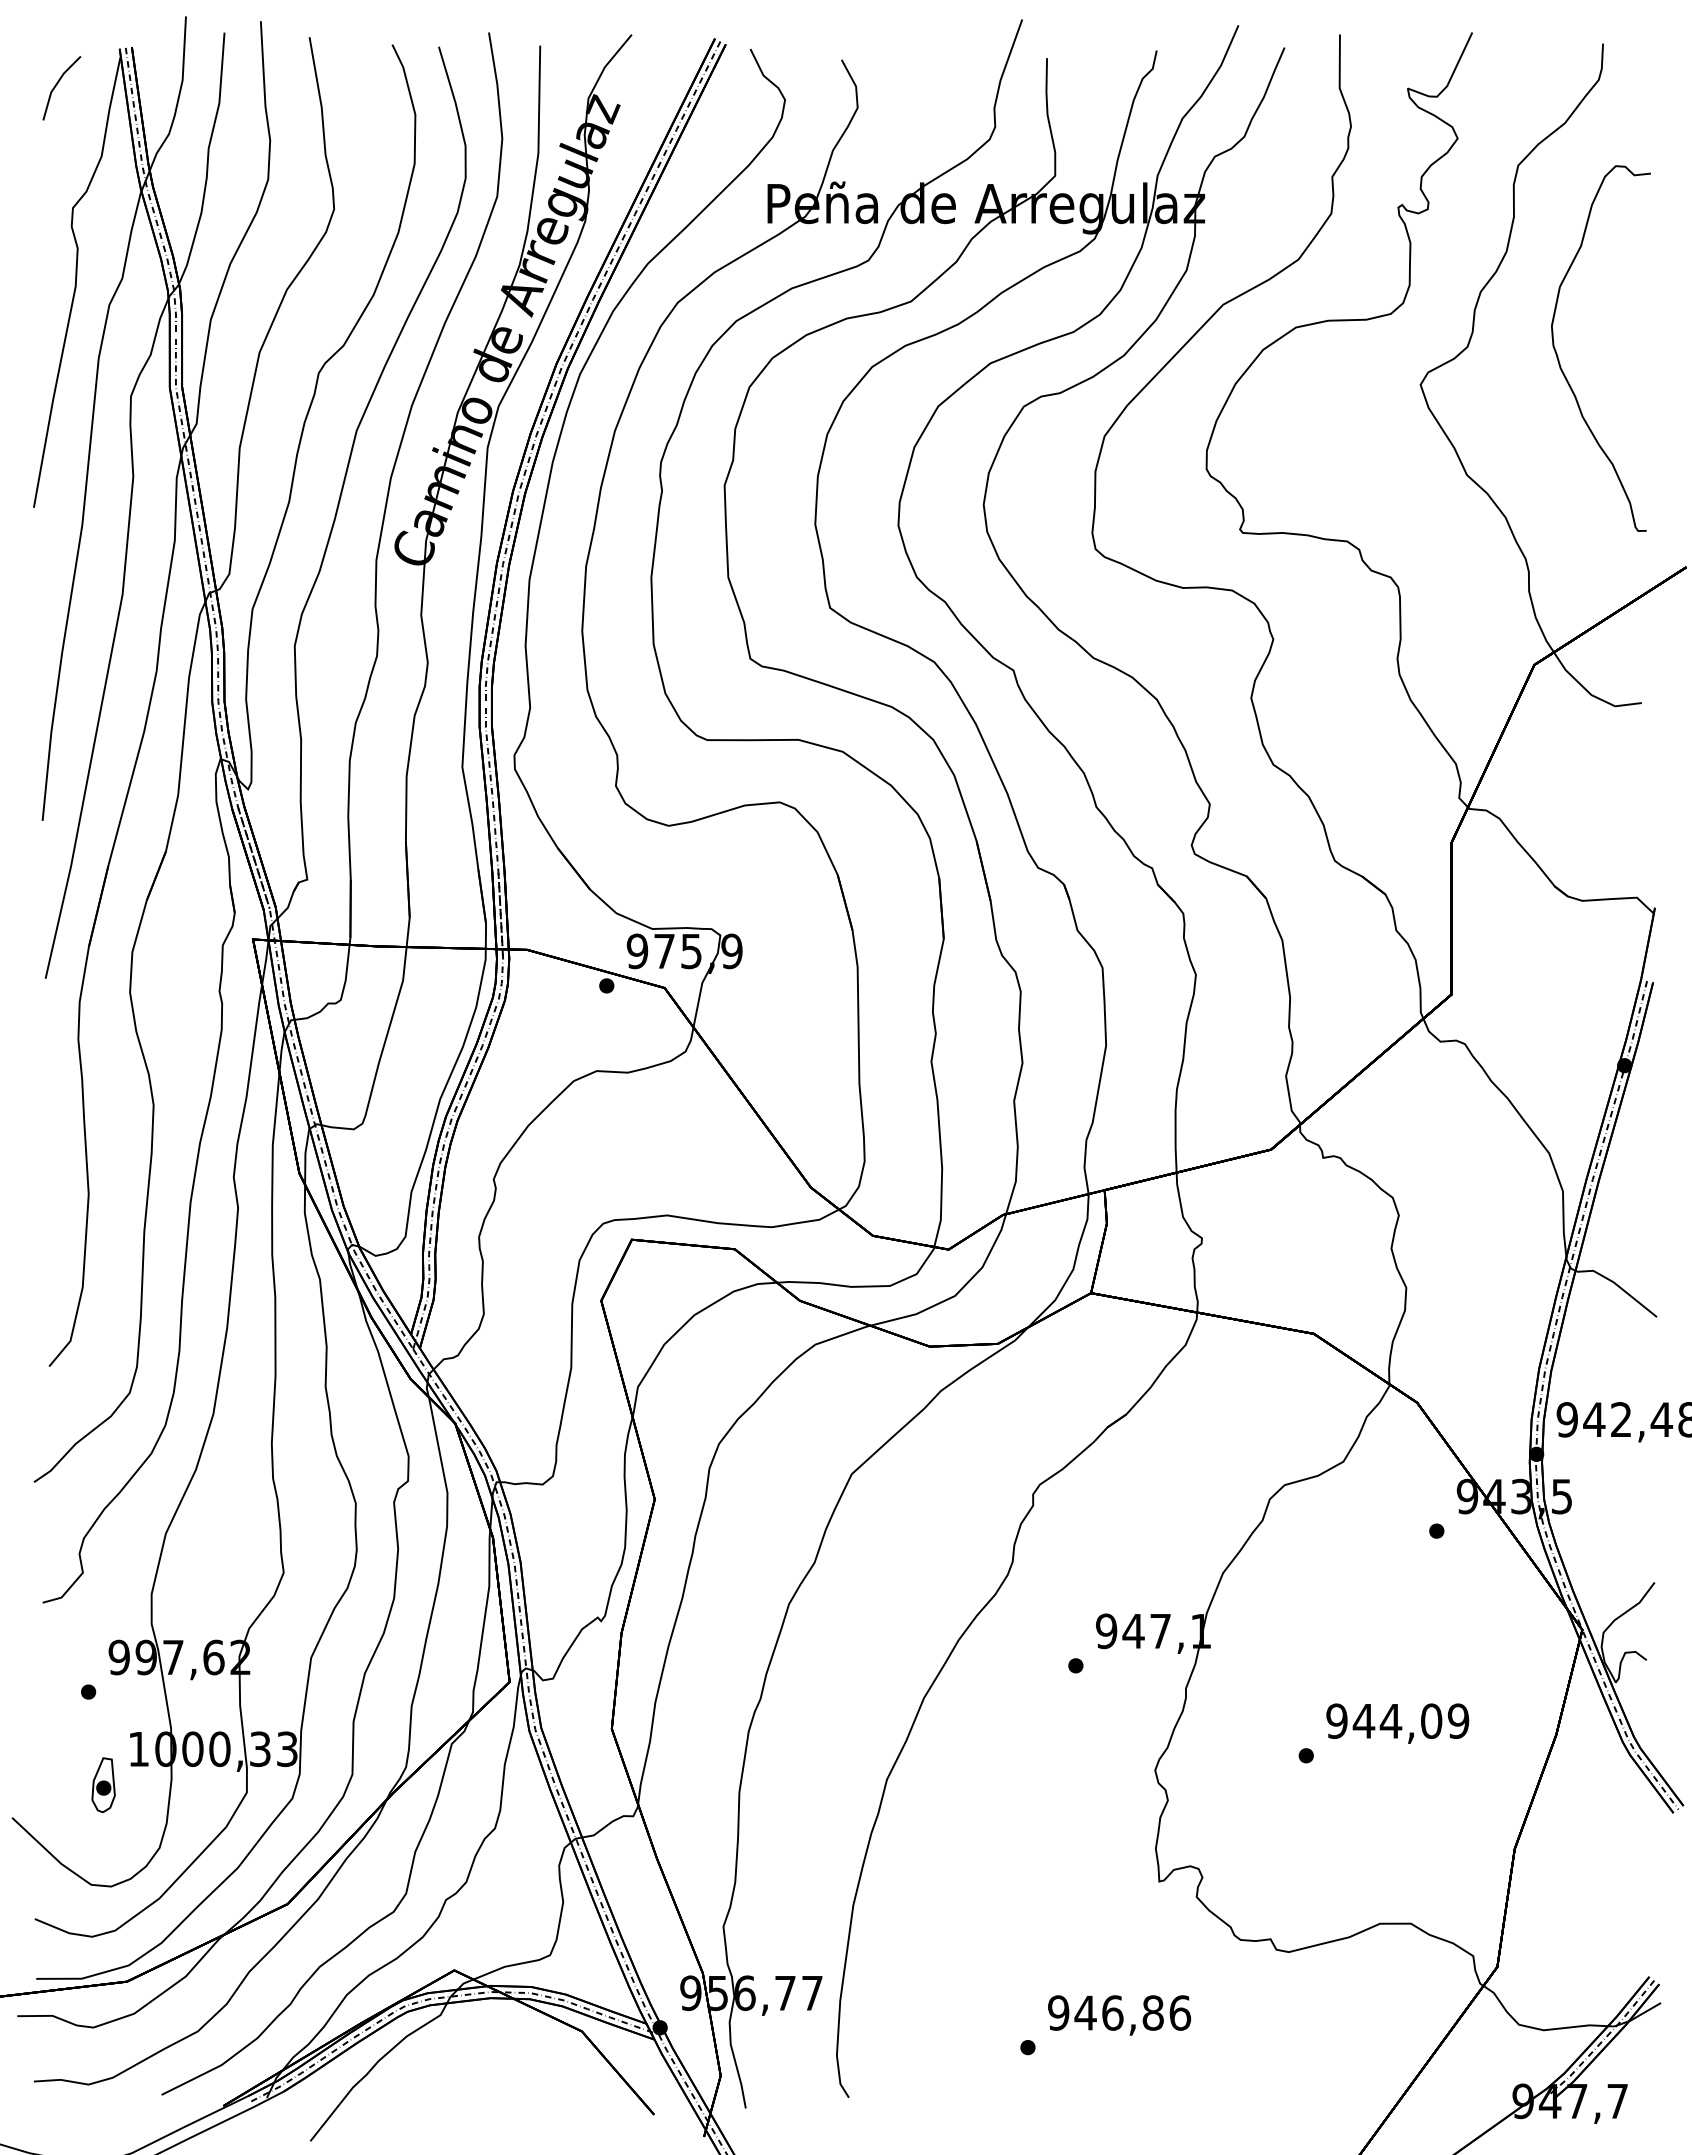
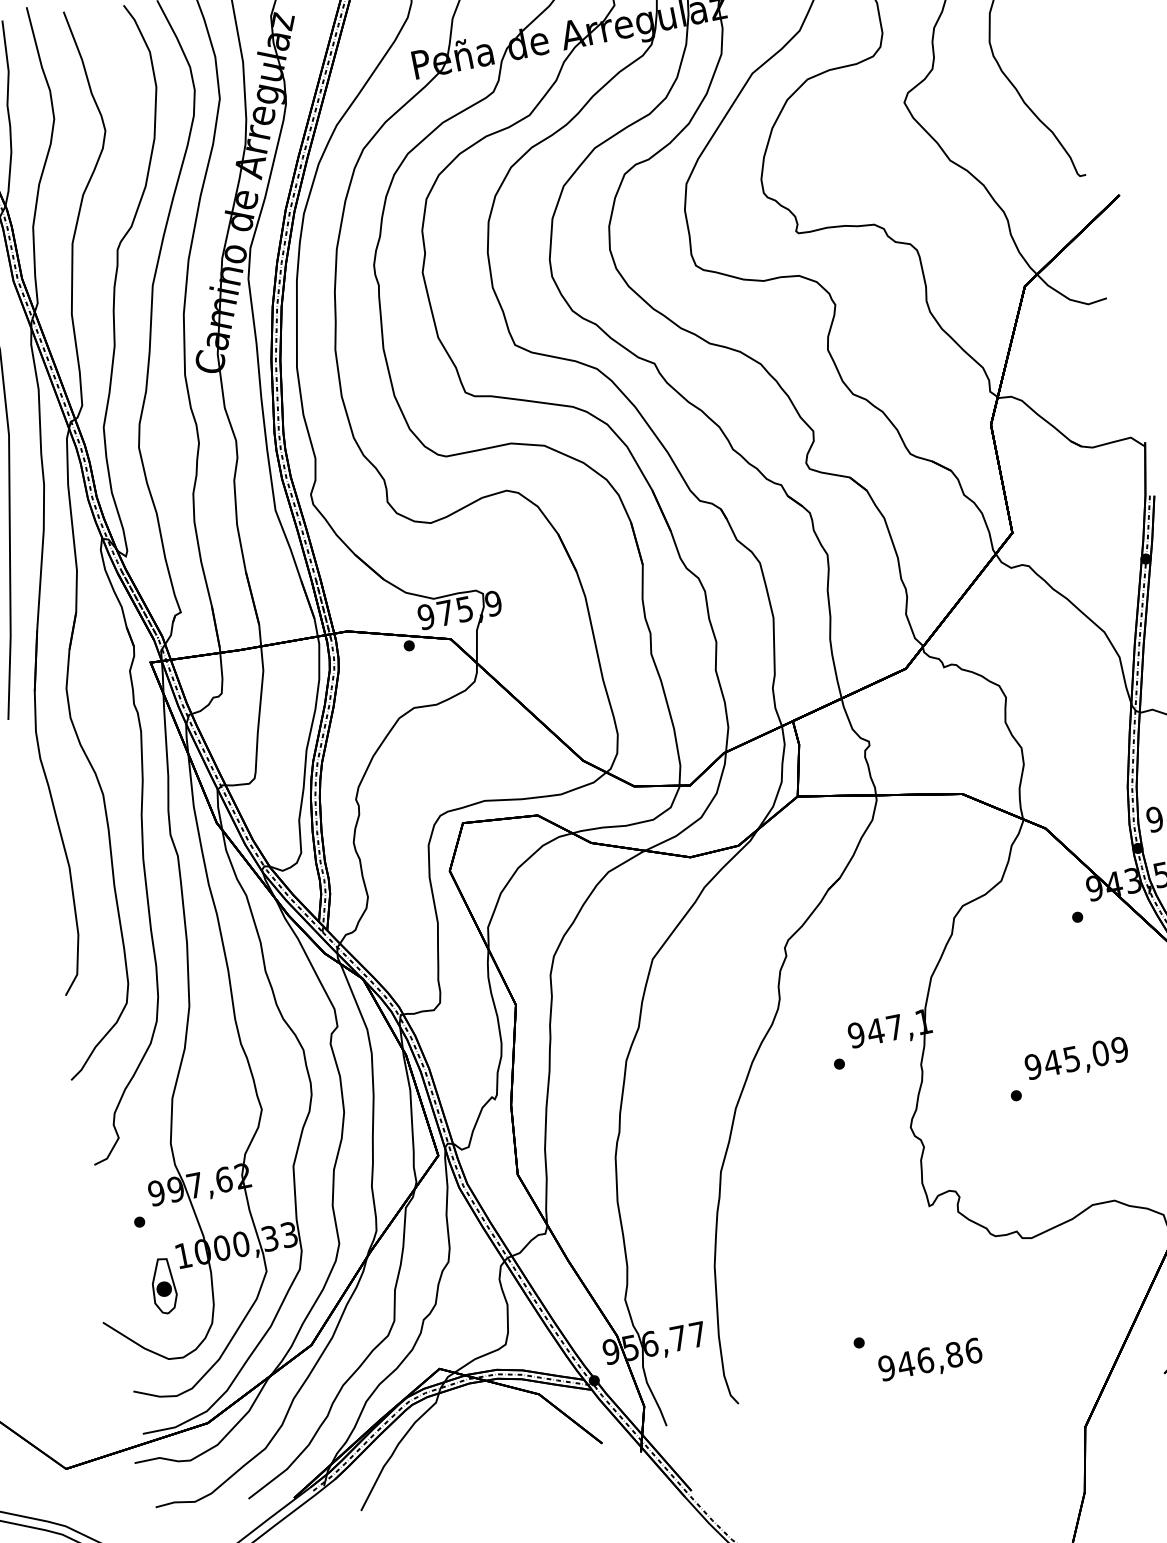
text: (1390, 1721) -> (1071, 1059), 944,09 -> 945,09
part: (103, 1785) -> (163, 1286), size x1.4
text: (1119, 2015) -> (930, 1361), moved

